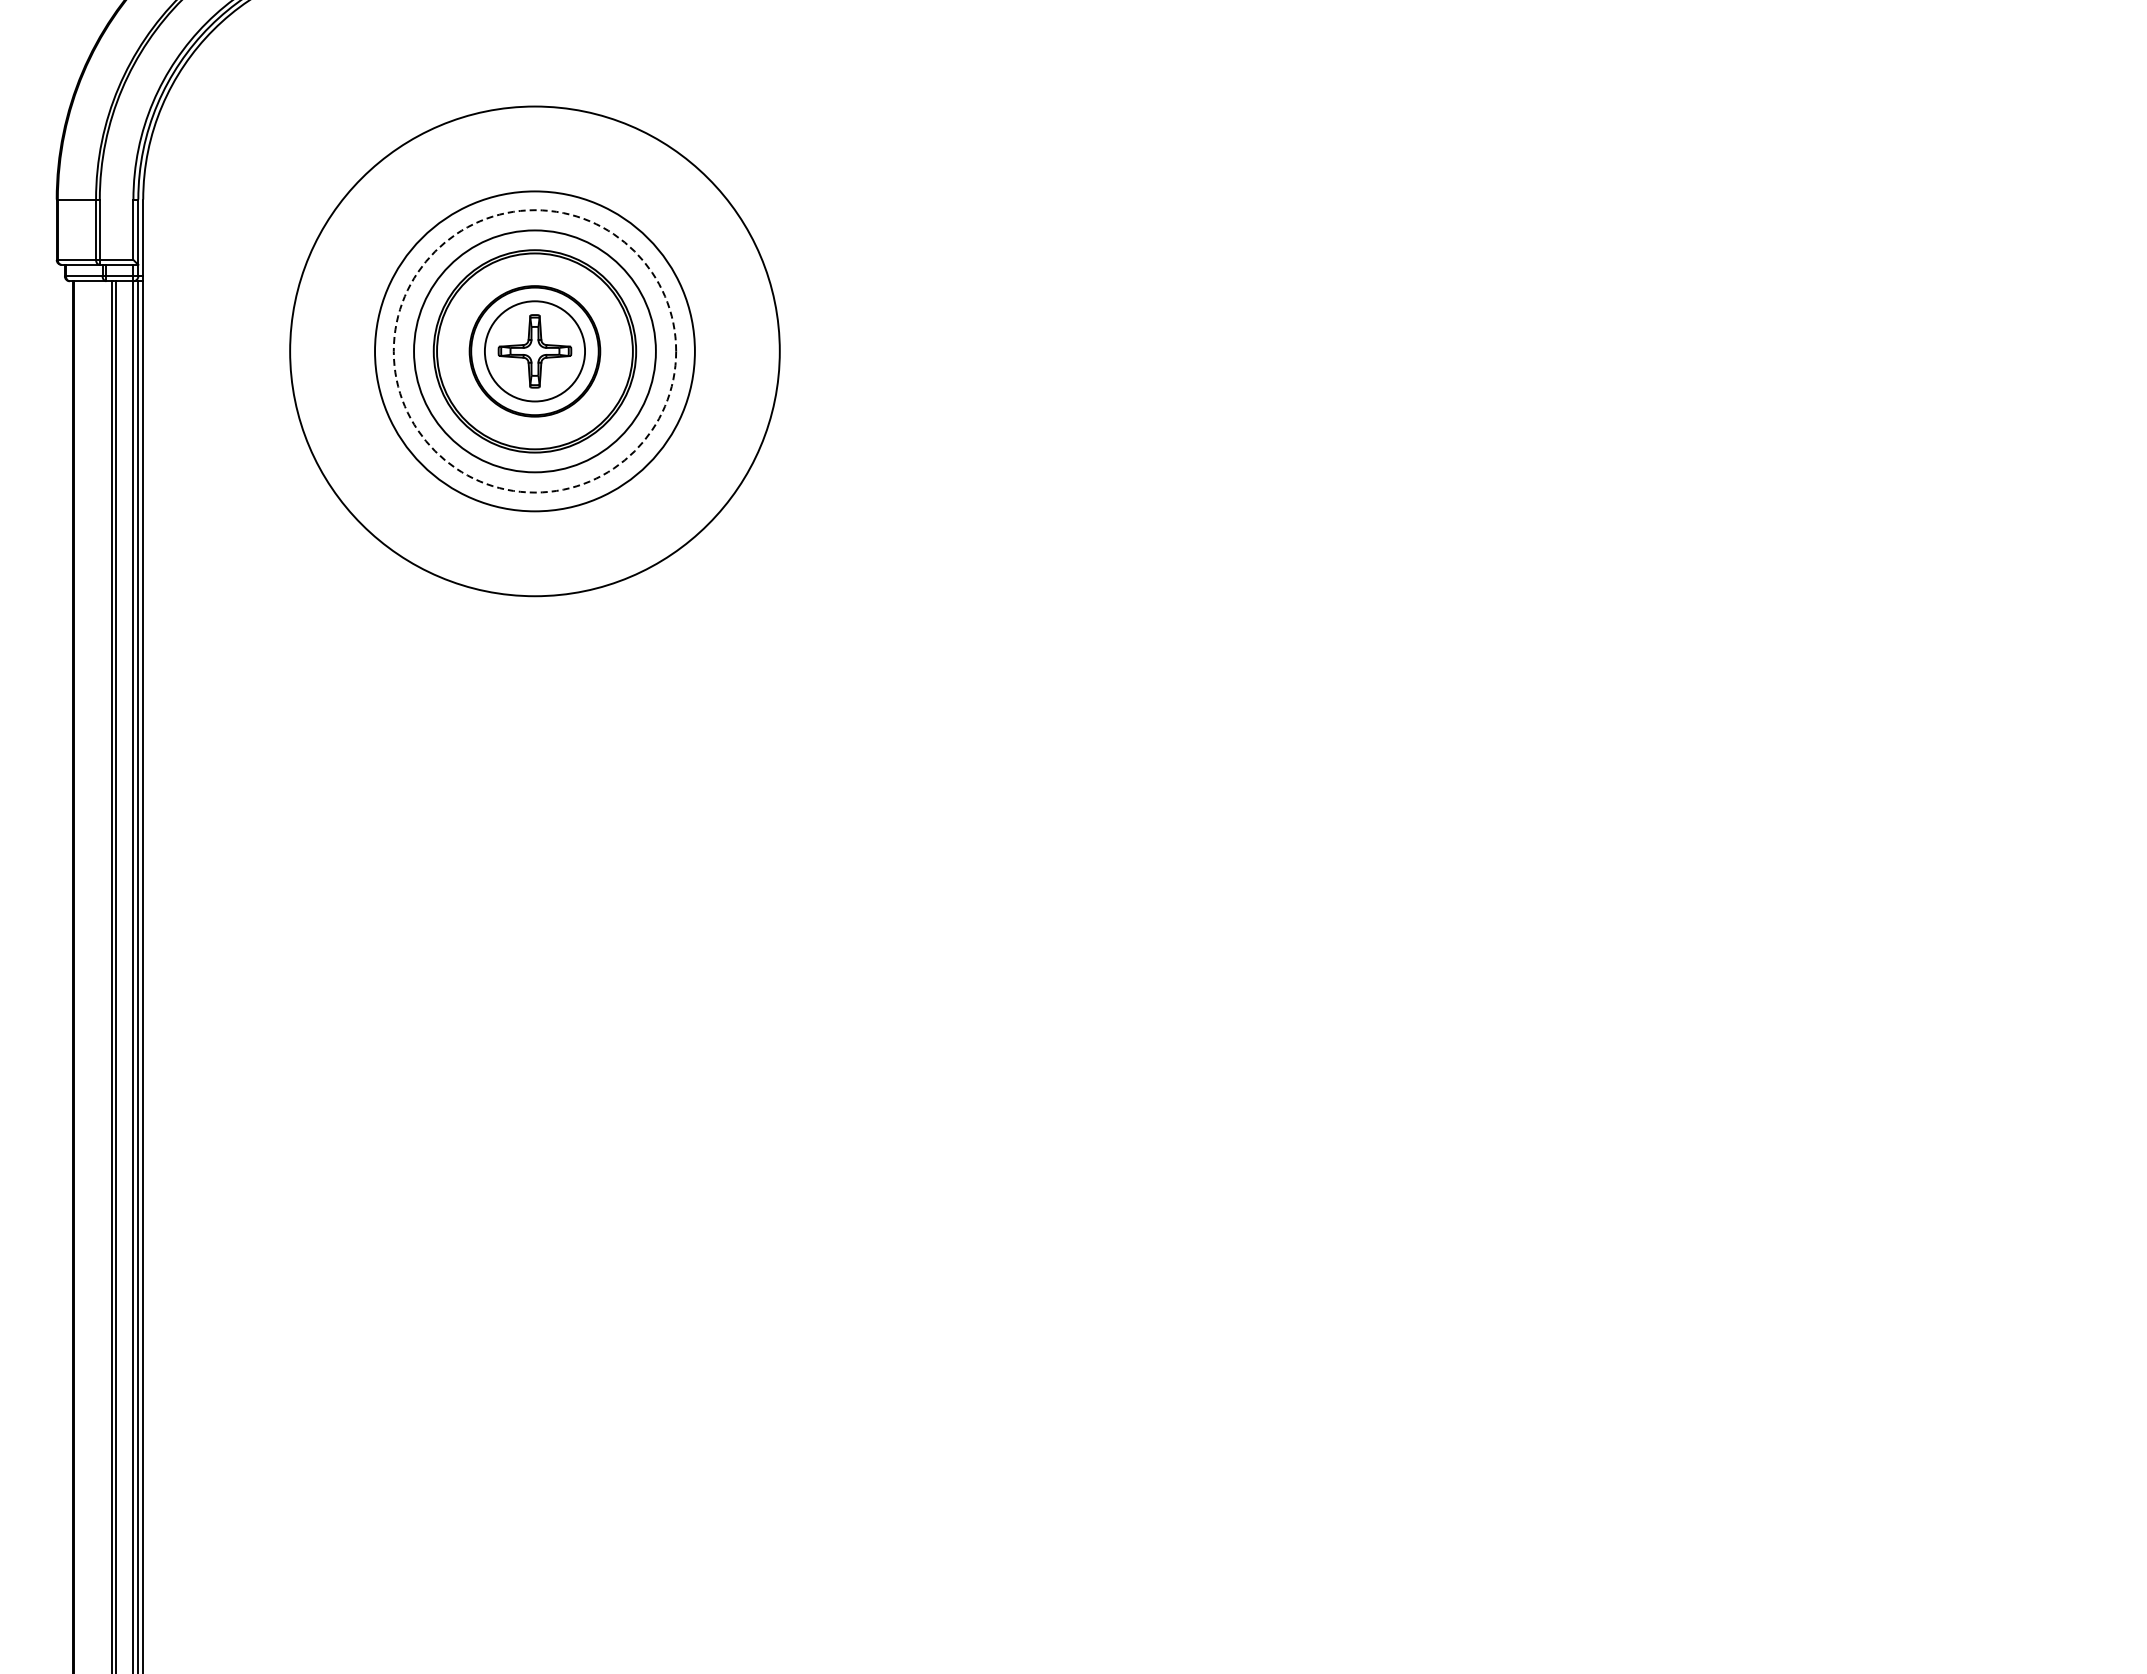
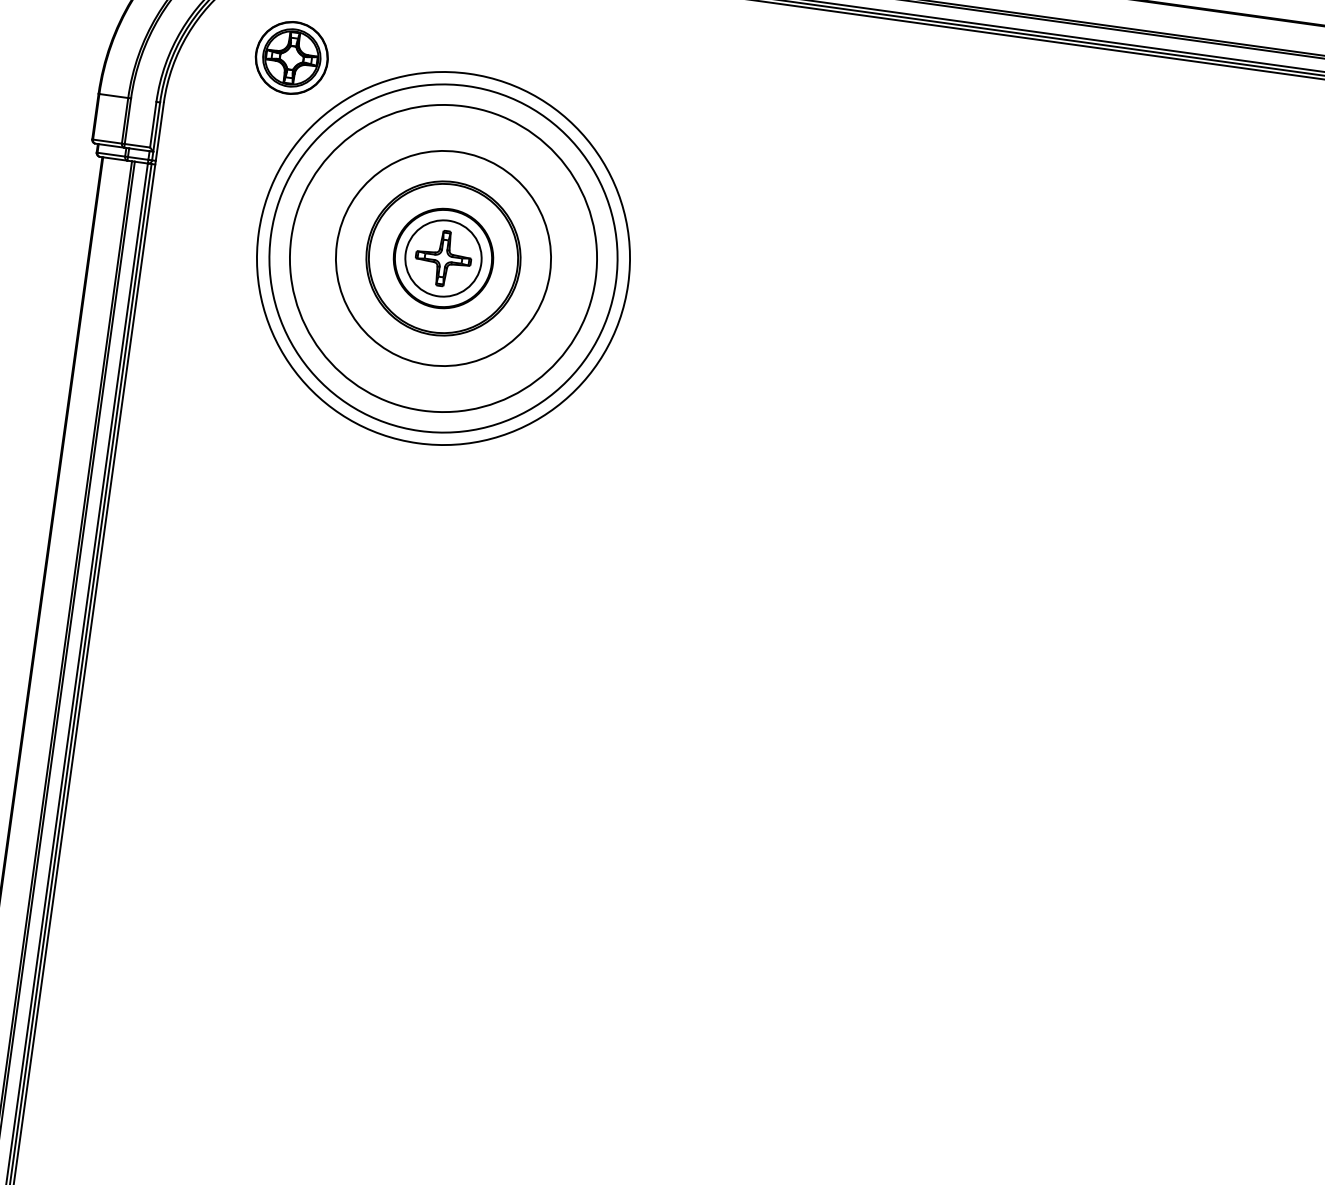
part: (301, 117) -> (291, 57), added
circle: (534, 350) -> (443, 257), size x1.43
circle: (534, 350) -> (443, 257), size x1.67
circle: (534, 351) -> (443, 258), dashed -> solid

